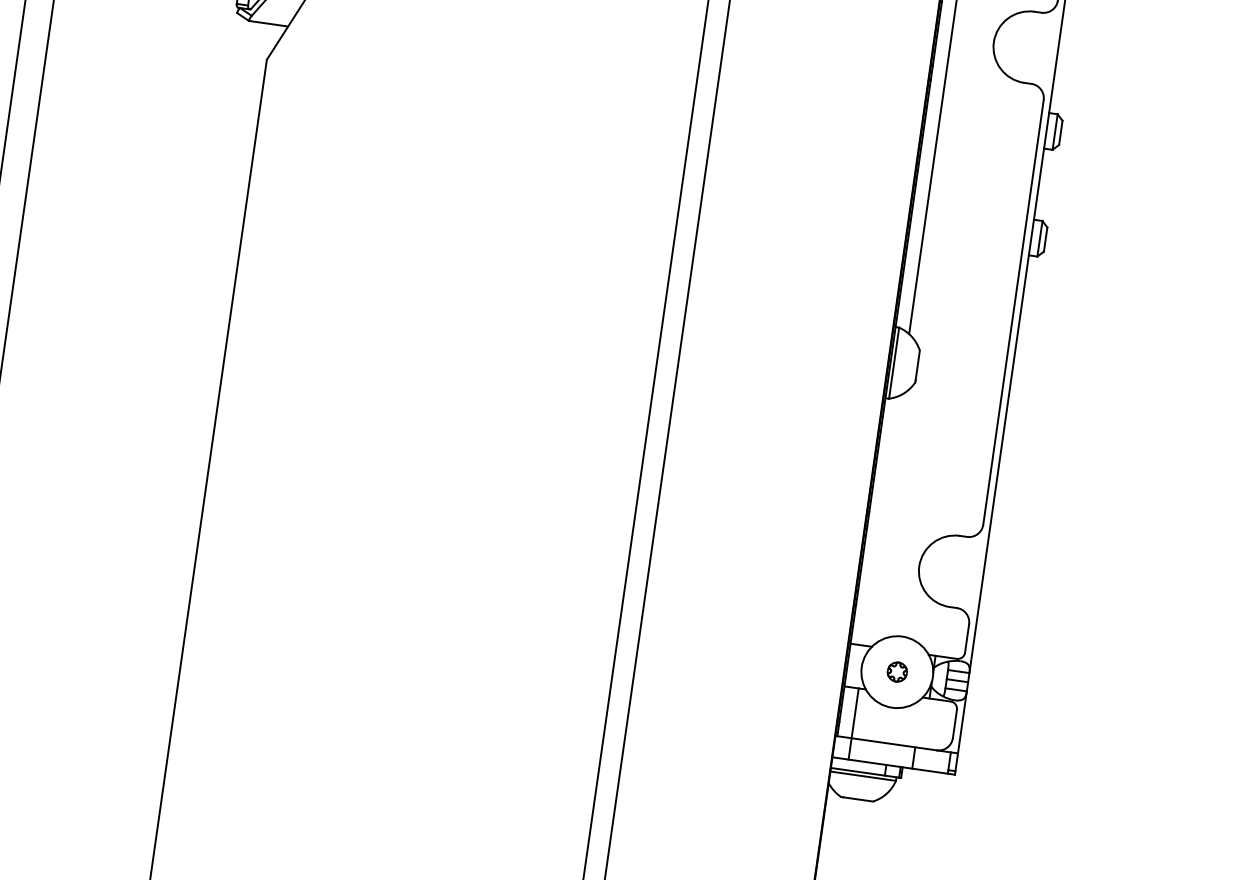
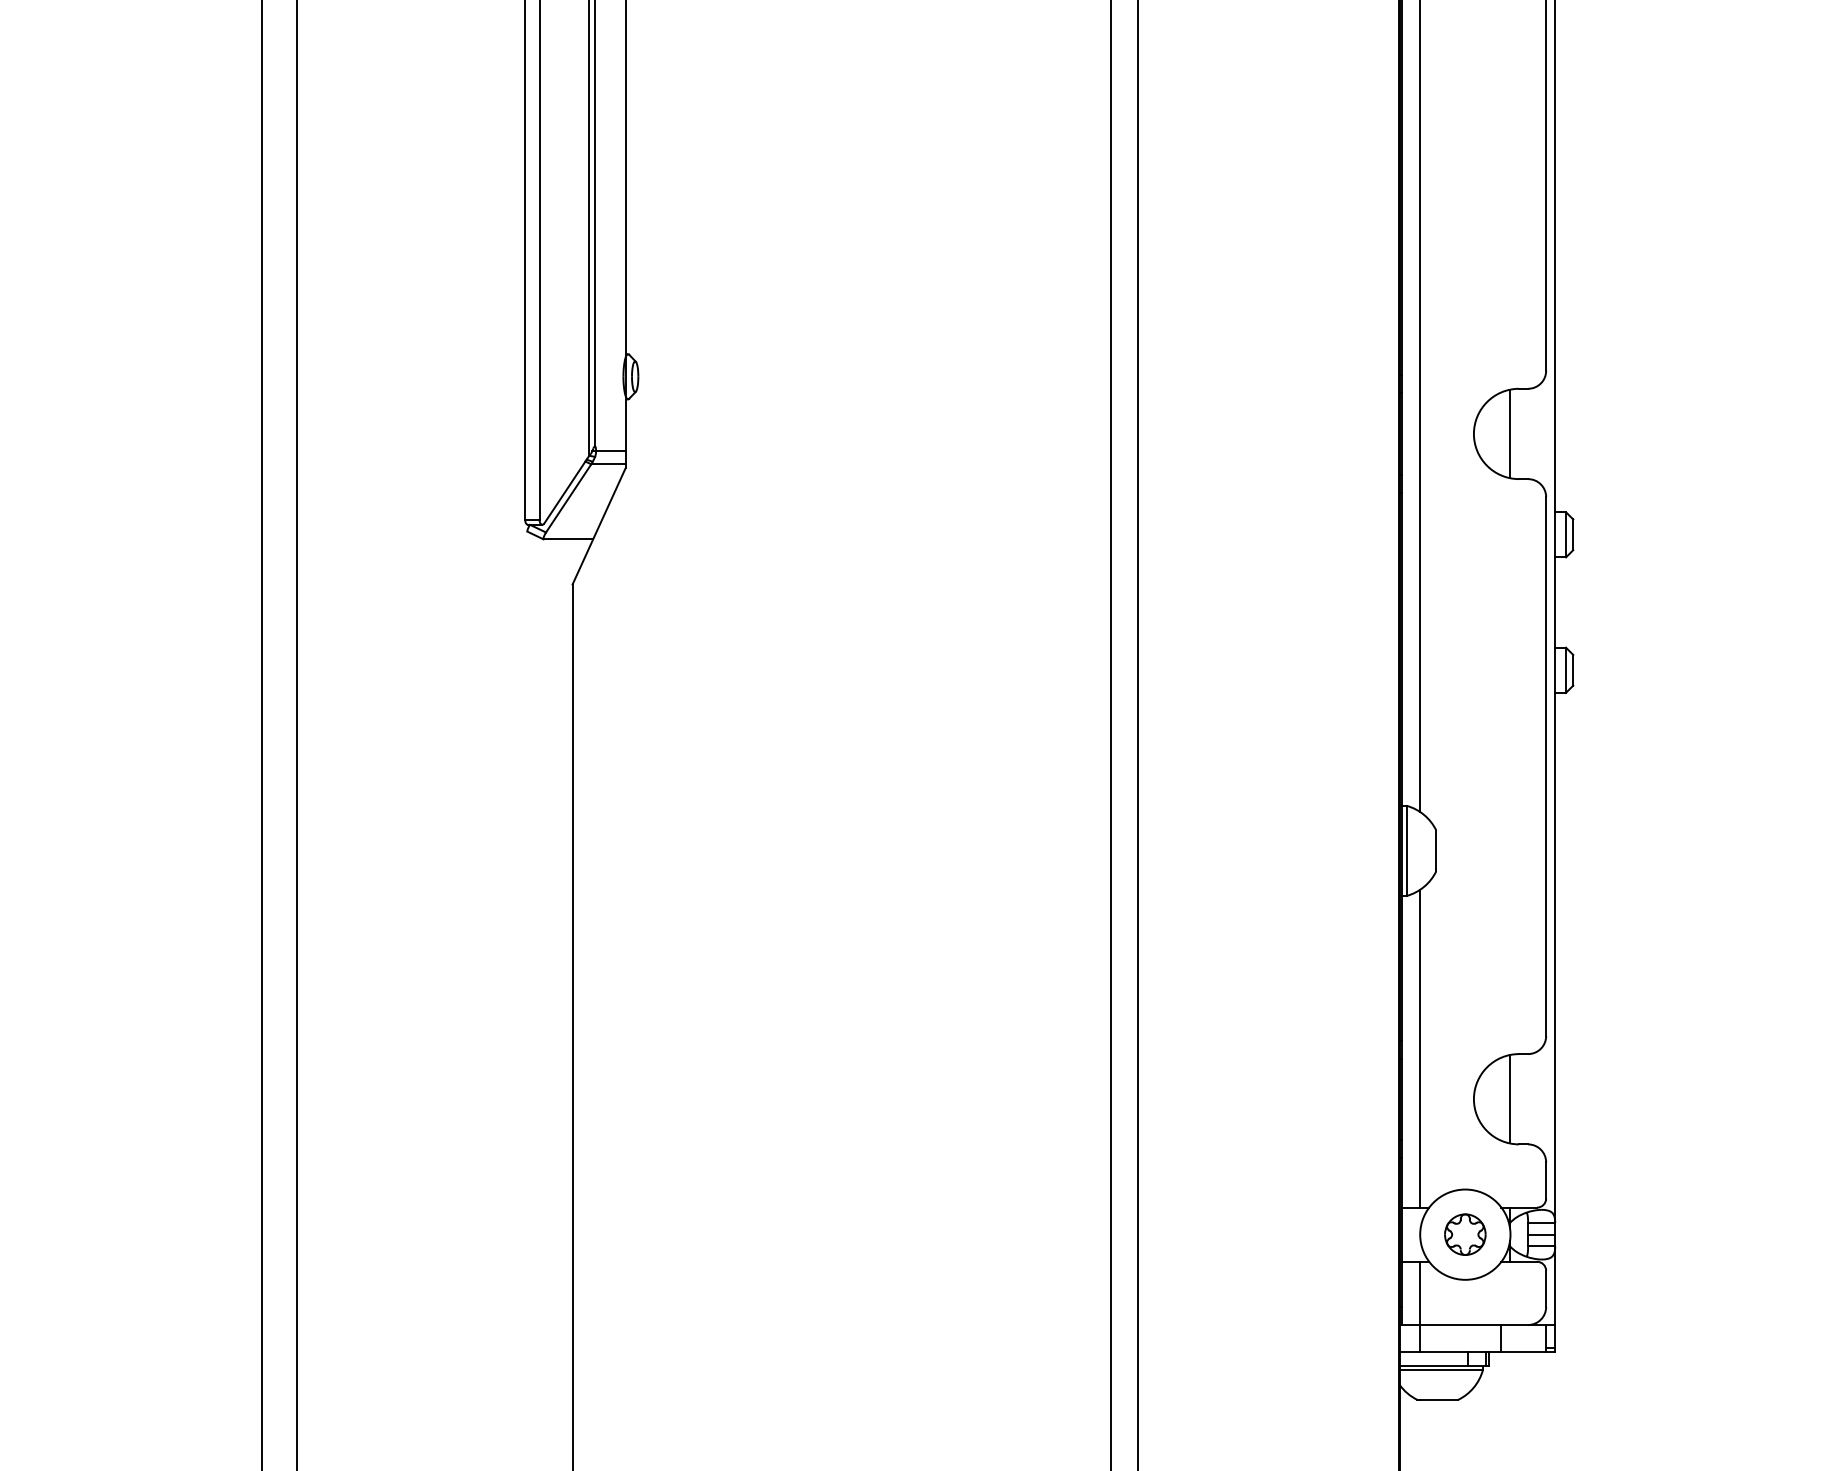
line: (1022, 45) -> (1510, 433), added
line: (882, 520) -> (1420, 1048), added
line: (948, 569) -> (1510, 1098), added
part: (897, 672) -> (1465, 1234), size x1.67

